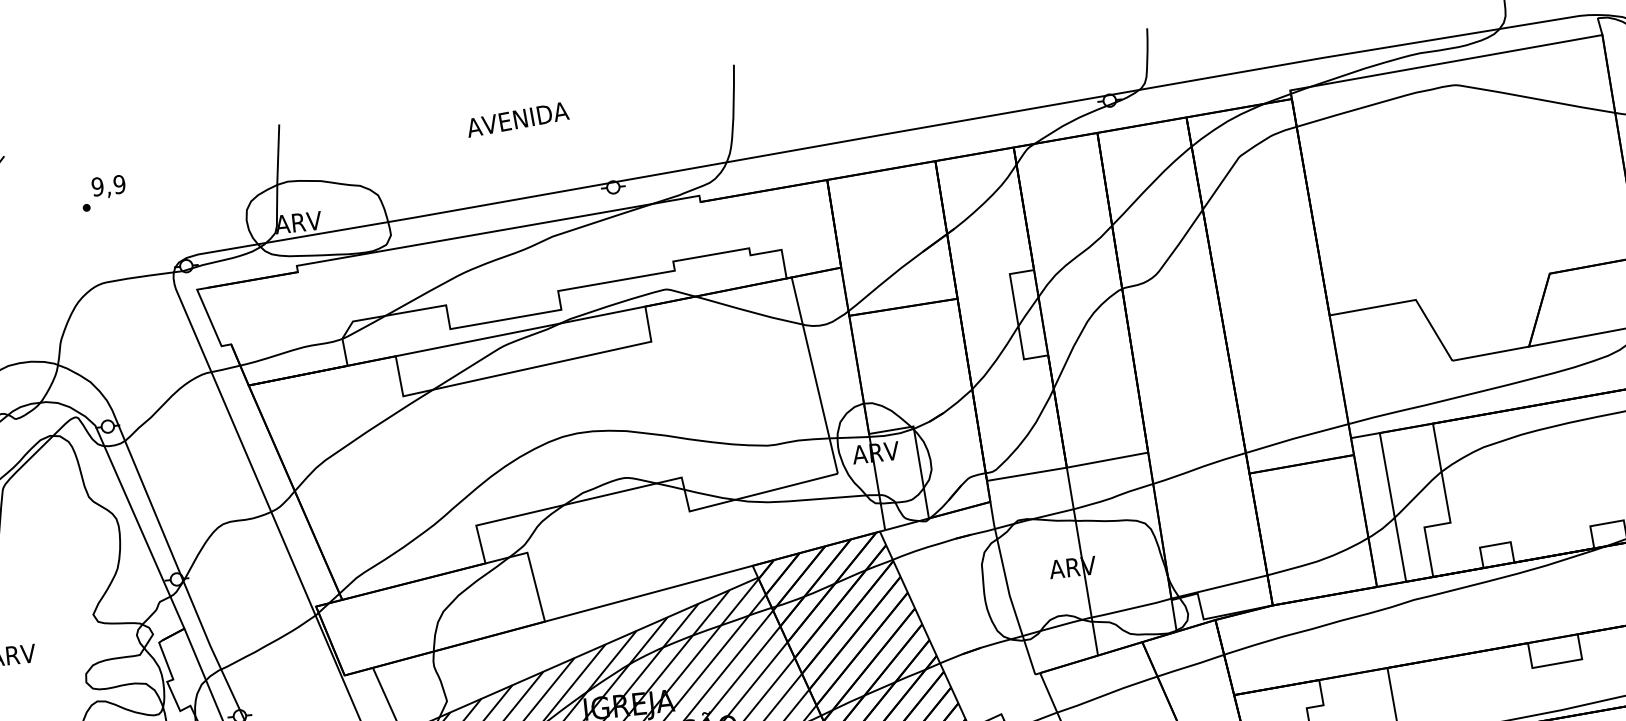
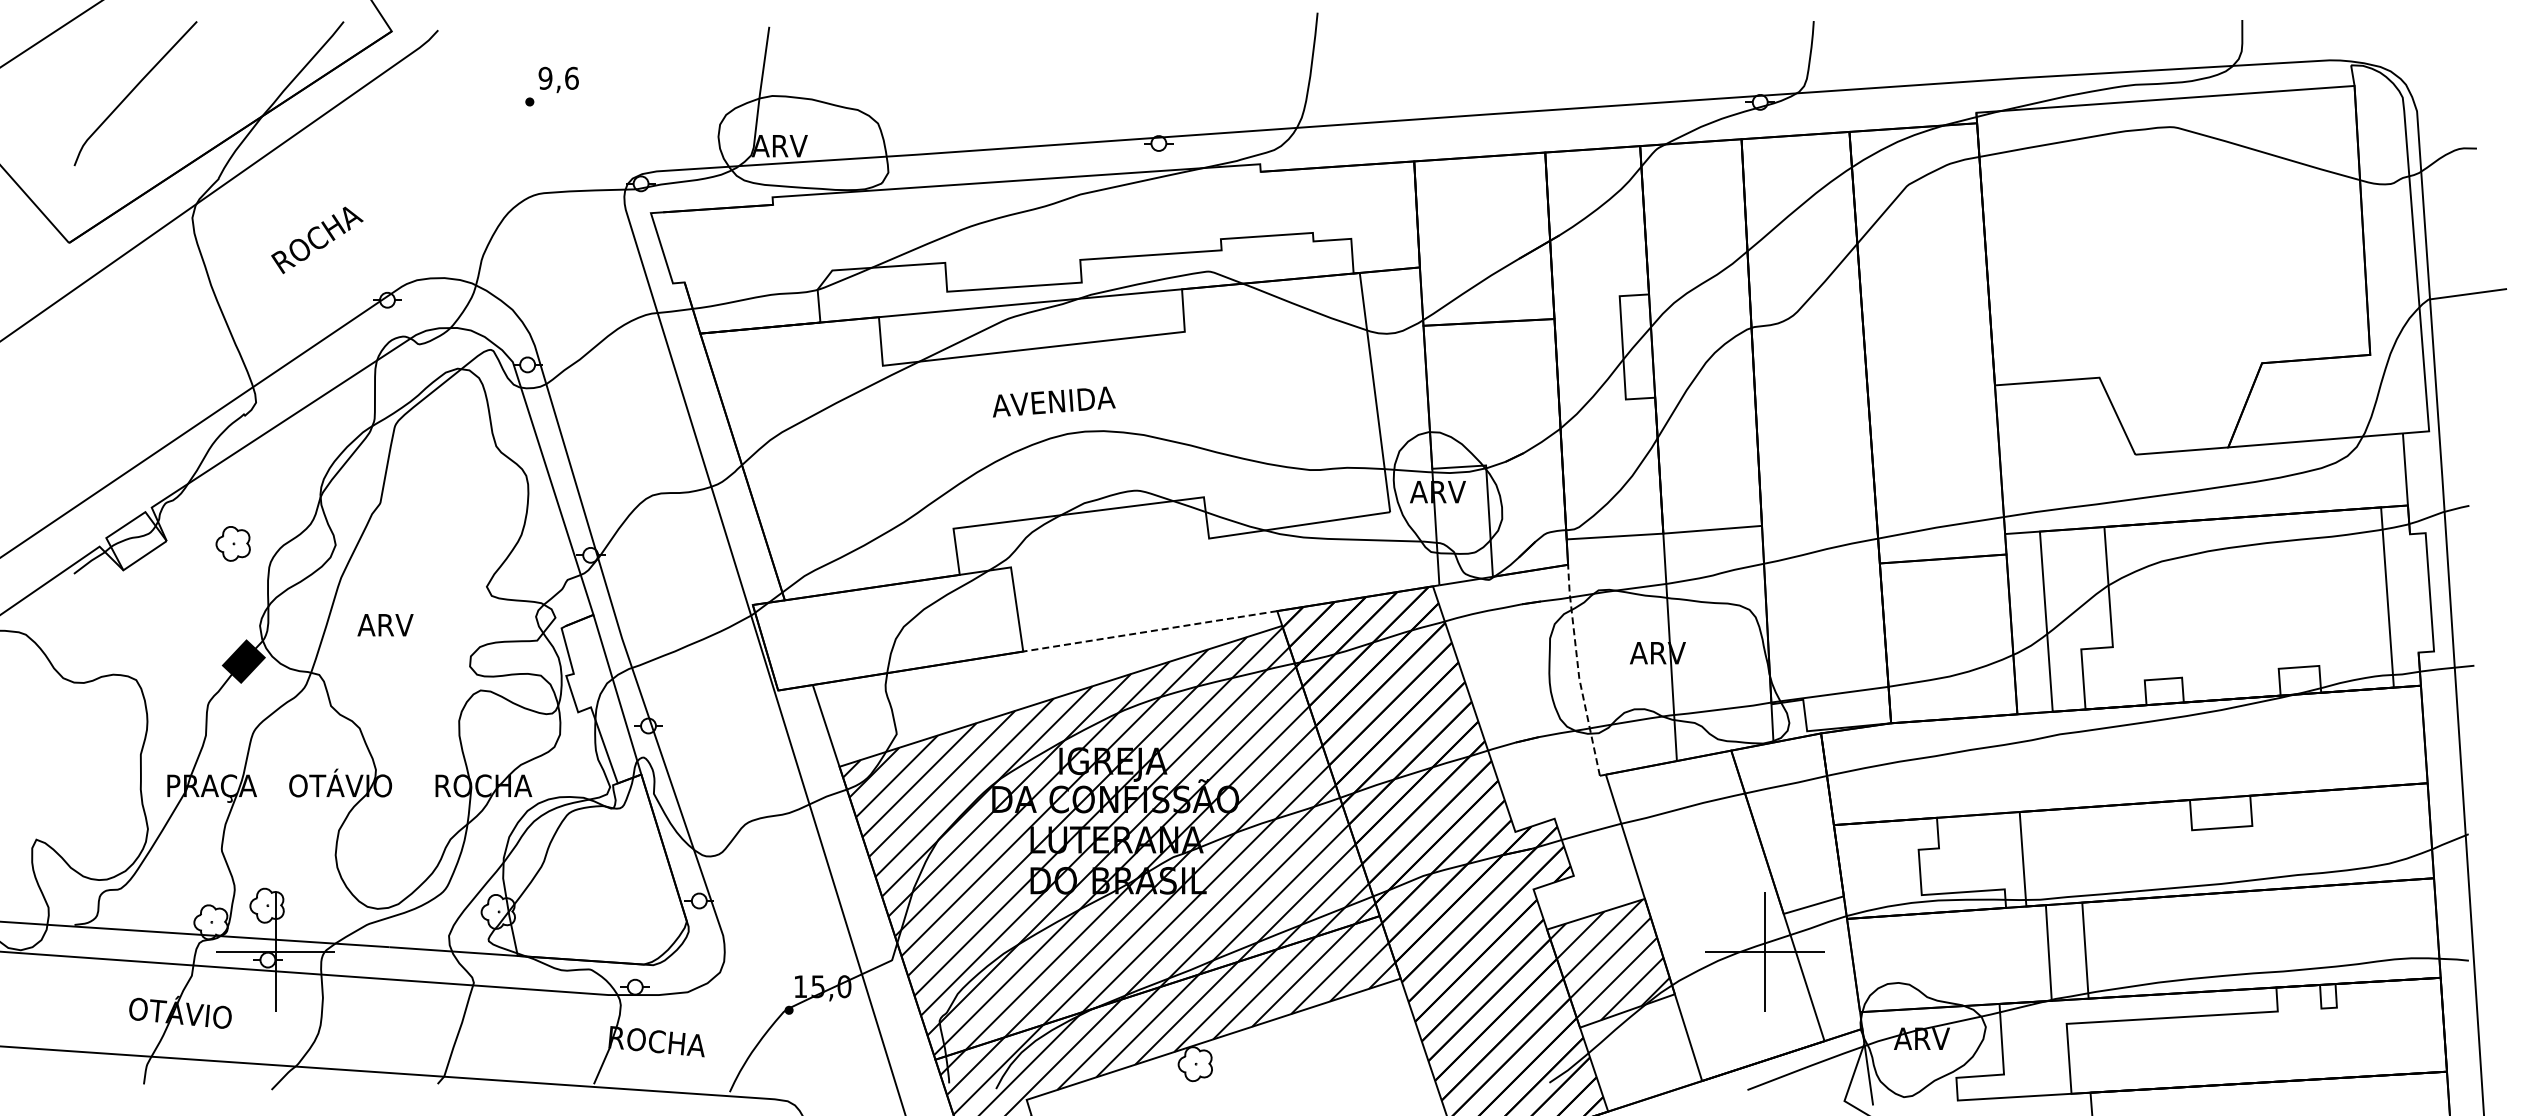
text: (518, 119) -> (1054, 401), moved
text: (119, 183) -> (571, 77), 9,9 -> 9,6
line: (1008, 588) -> (1578, 670), solid -> dashed
line: (649, 593) -> (1150, 631), solid -> dashed

